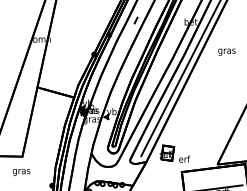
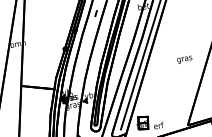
text: (226, 51) -> (184, 59), moved

